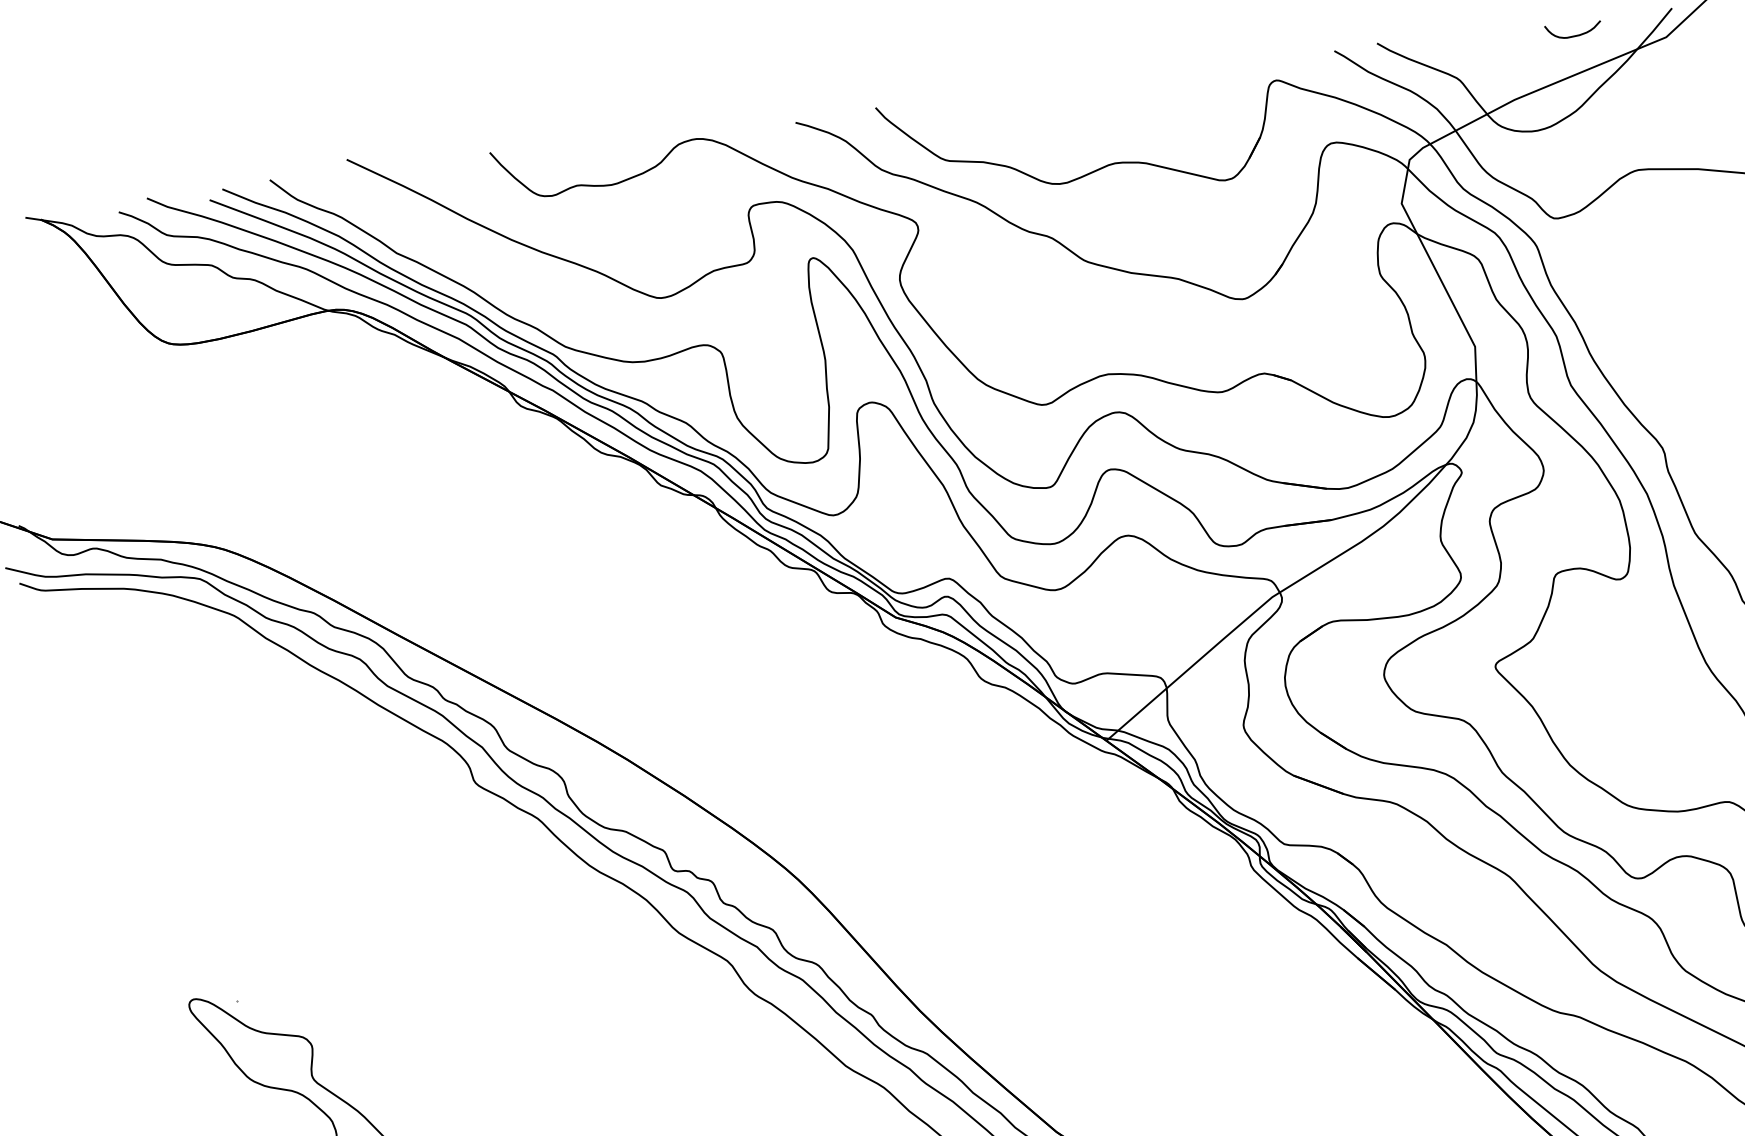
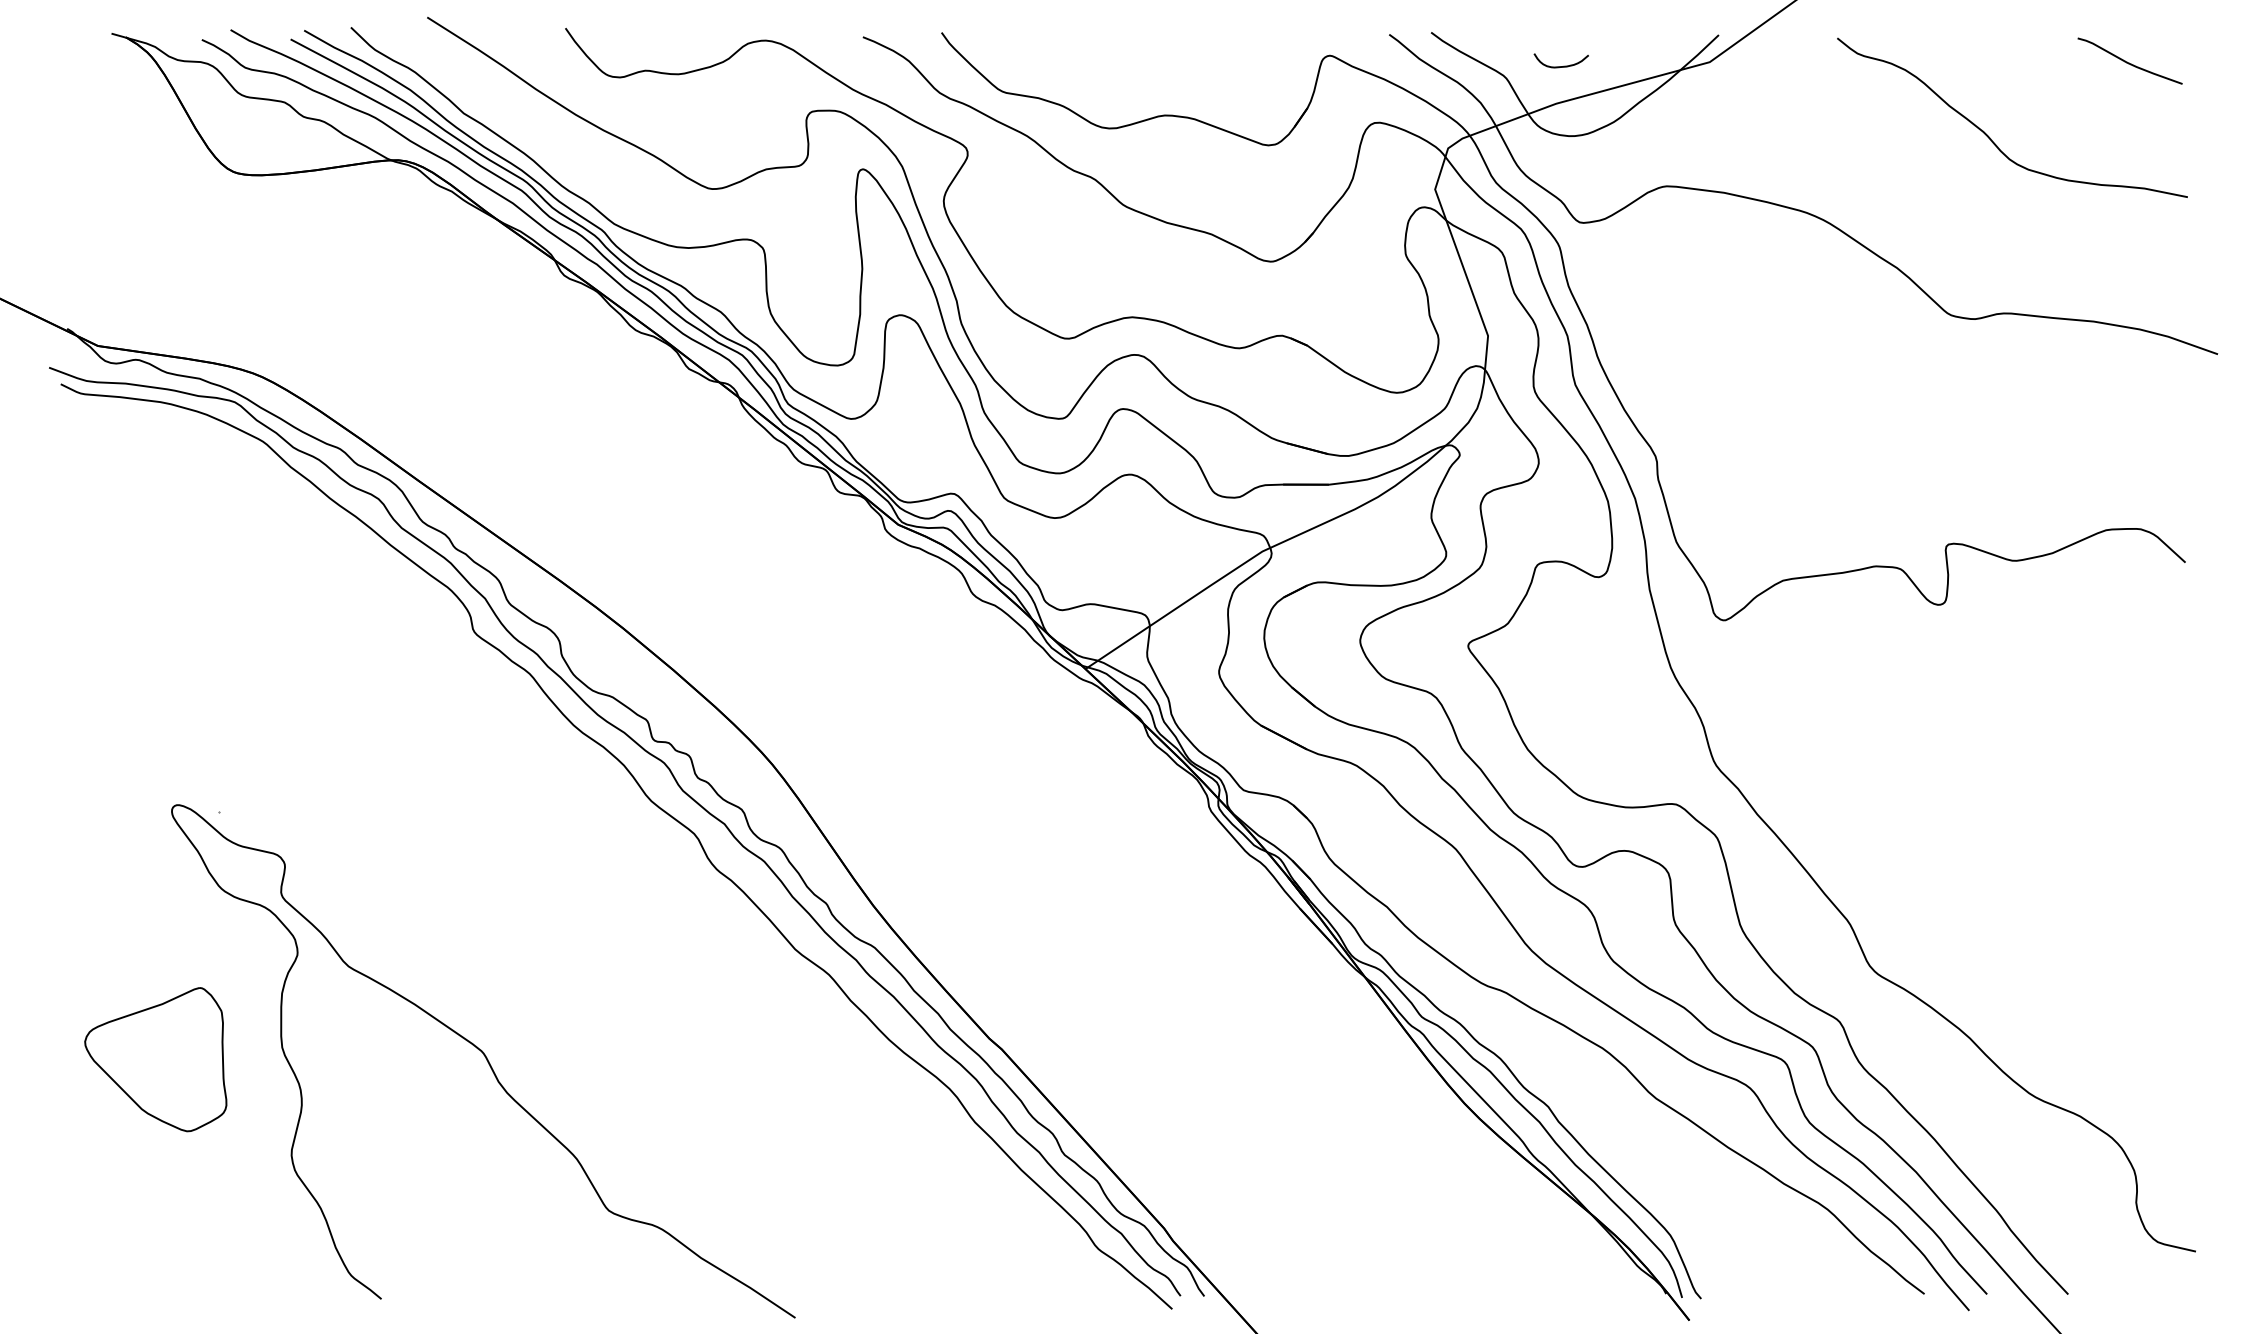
curve: (1576, 34) -> (1563, 65), moved

